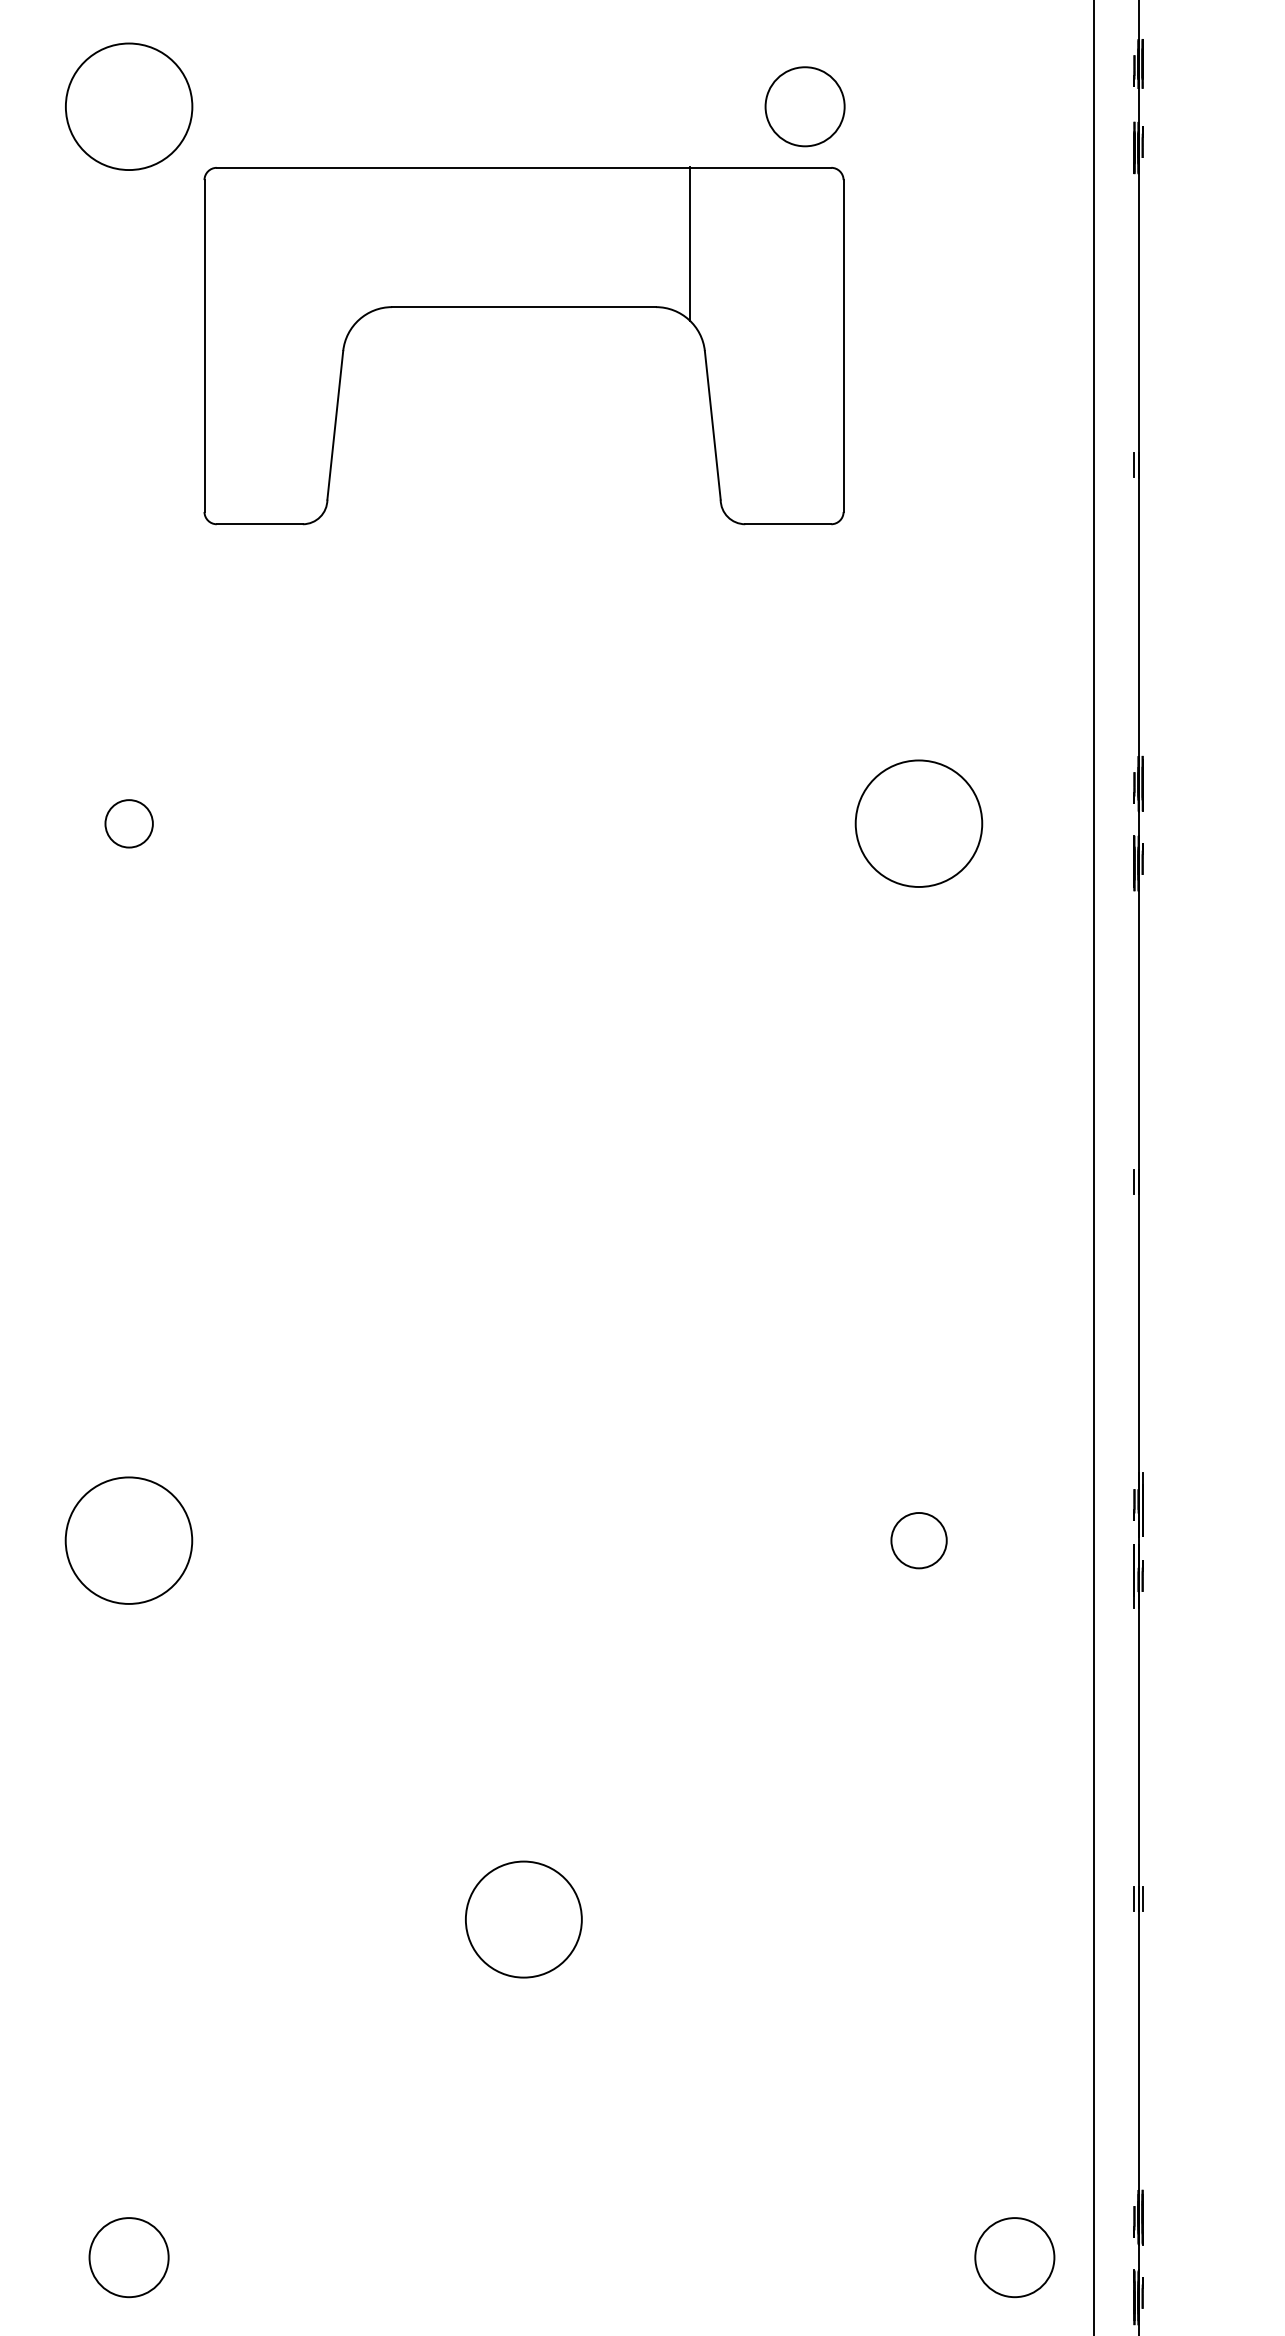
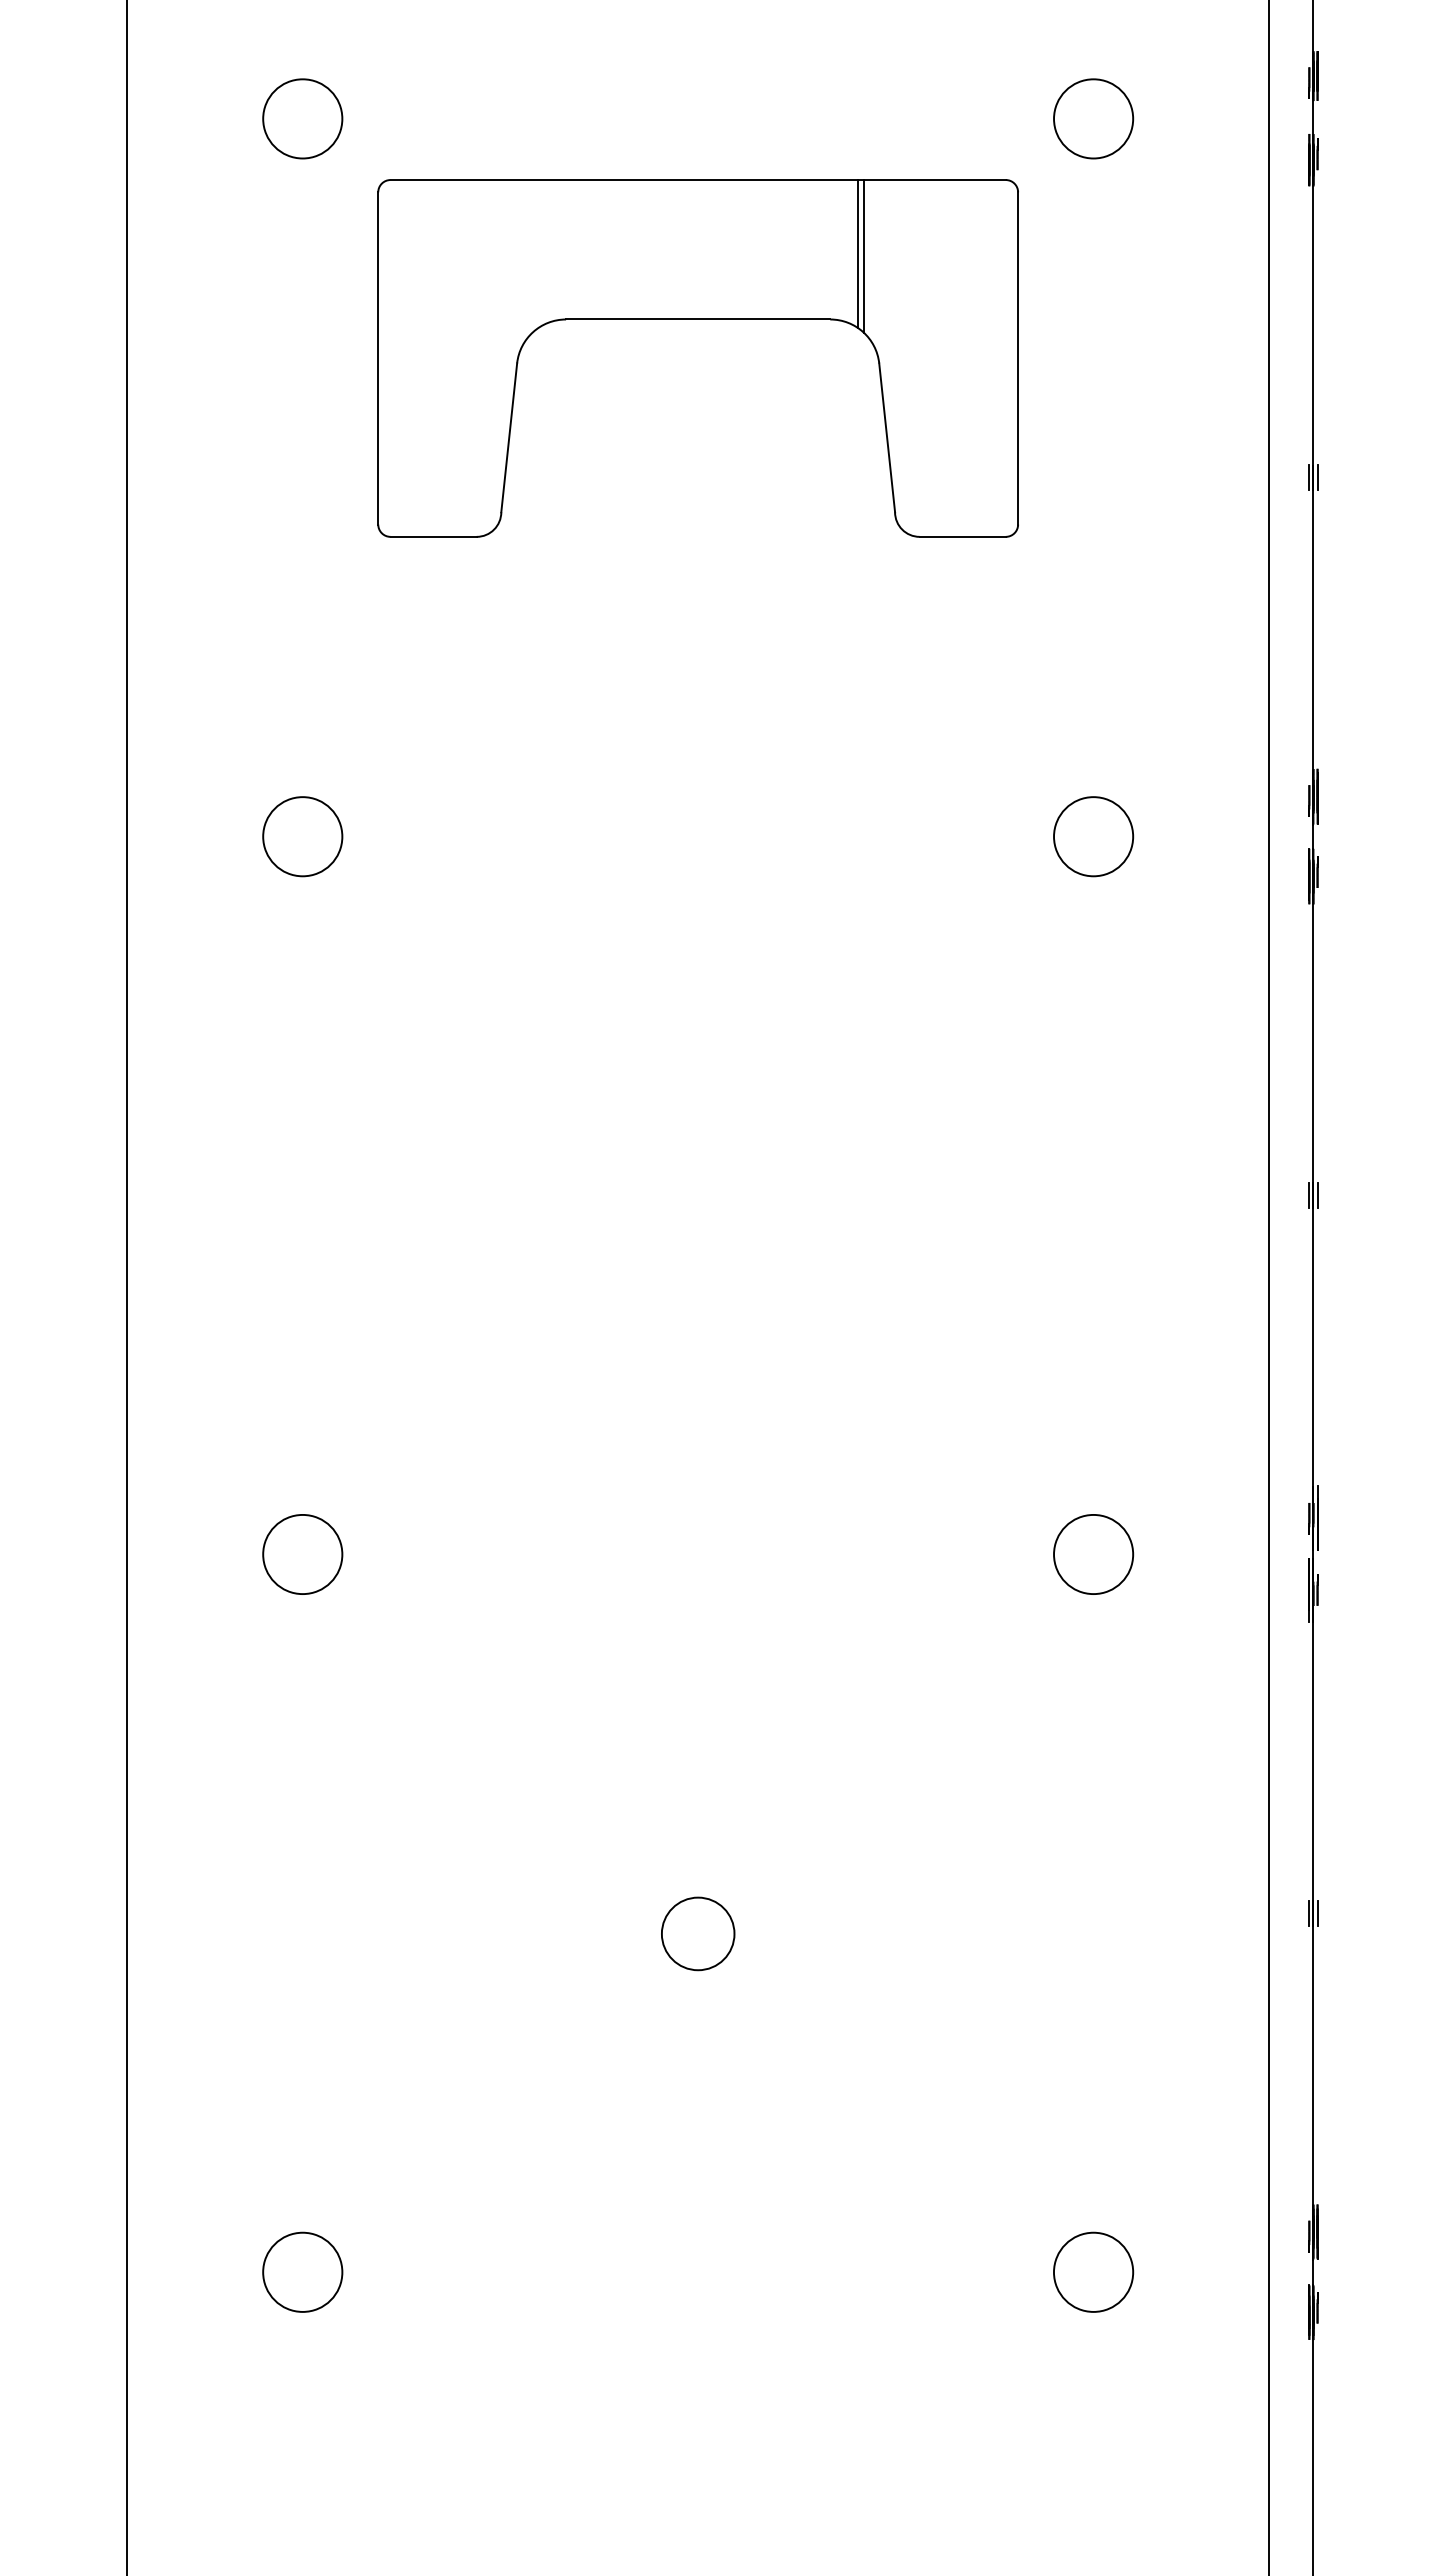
circle: (128, 106) -> (302, 118), size x0.62
circle: (805, 106) -> (1093, 118), moved
line: (684, 241) -> (858, 253), added
line: (1142, 464) -> (1317, 477), added
circle: (128, 823) -> (302, 836), size x1.67
circle: (918, 823) -> (1093, 836), size x0.62
line: (1142, 1182) -> (1317, 1195), added
circle: (128, 1540) -> (302, 1554), size x0.62
circle: (918, 1540) -> (1093, 1554), size x1.43
circle: (524, 1919) -> (698, 1933), size x0.62
circle: (1014, 2256) -> (1093, 2271), moved

